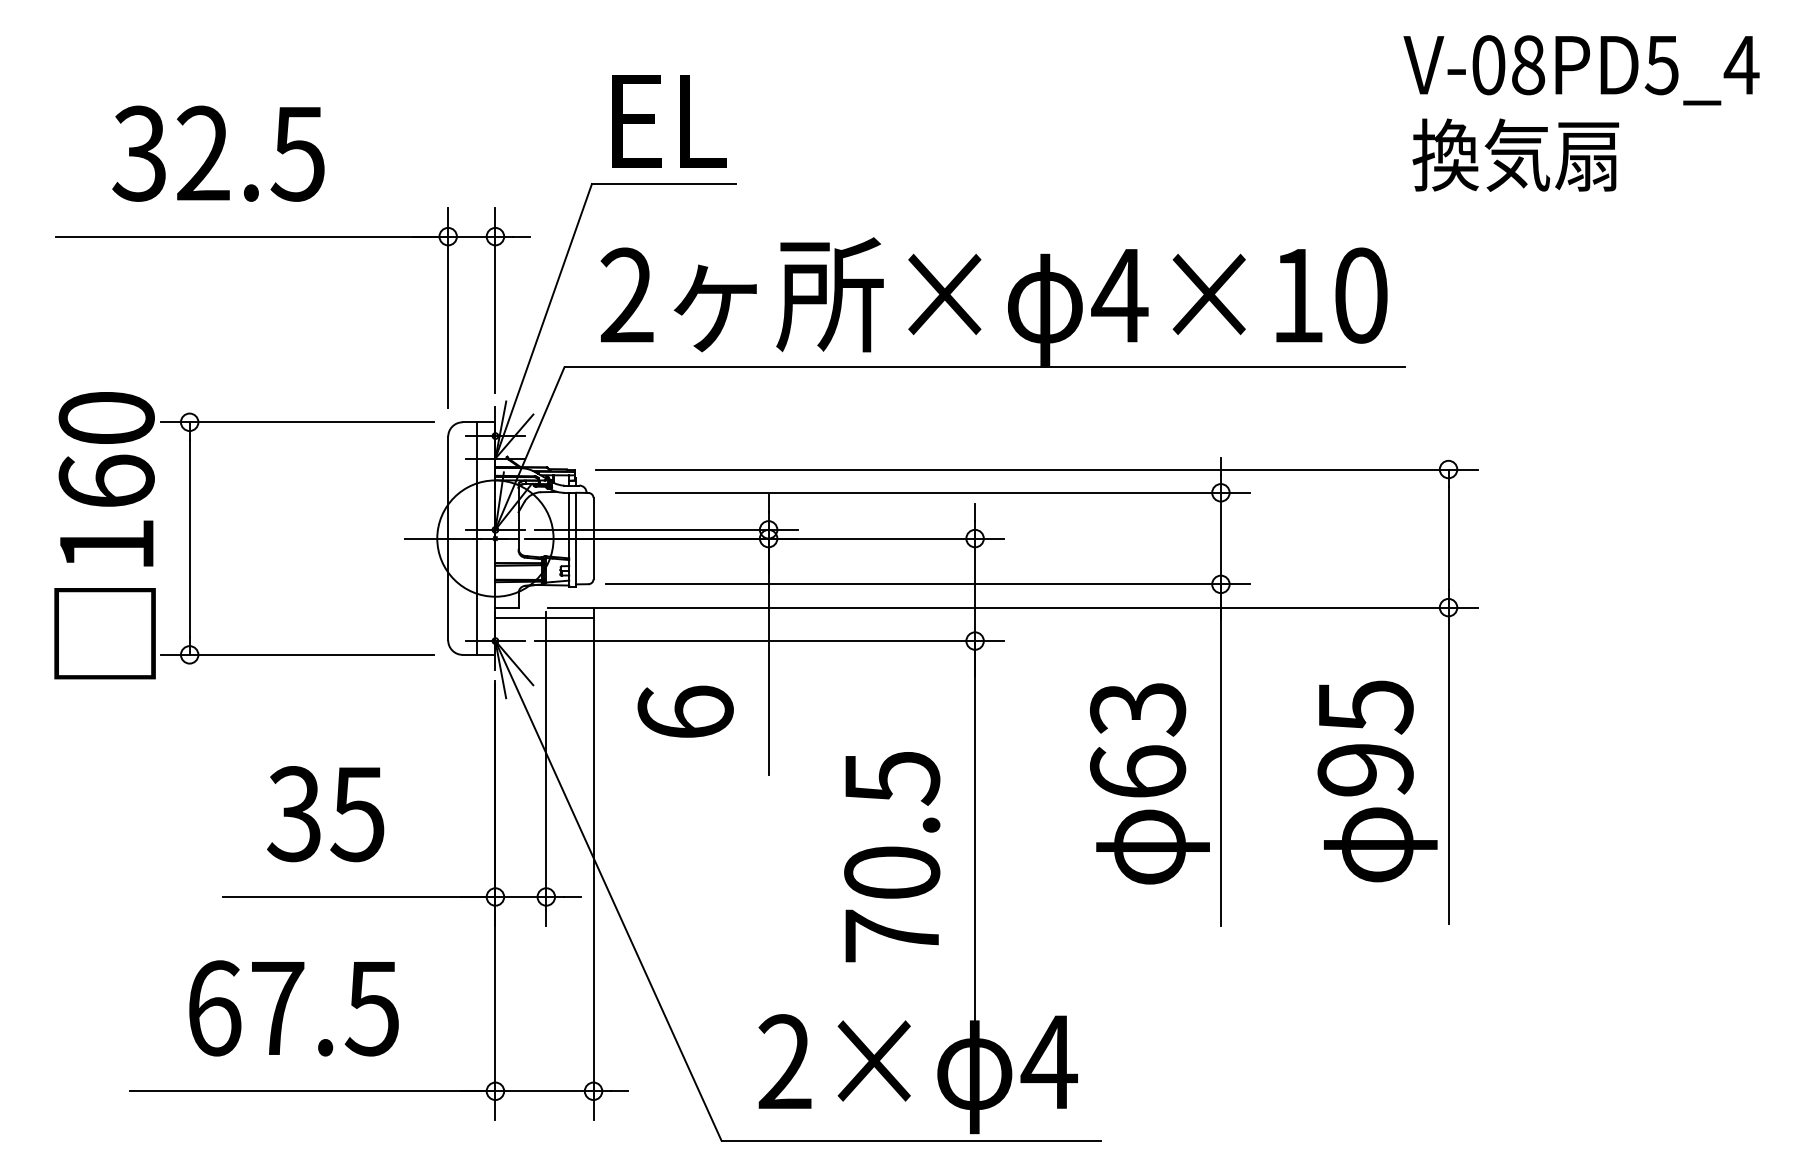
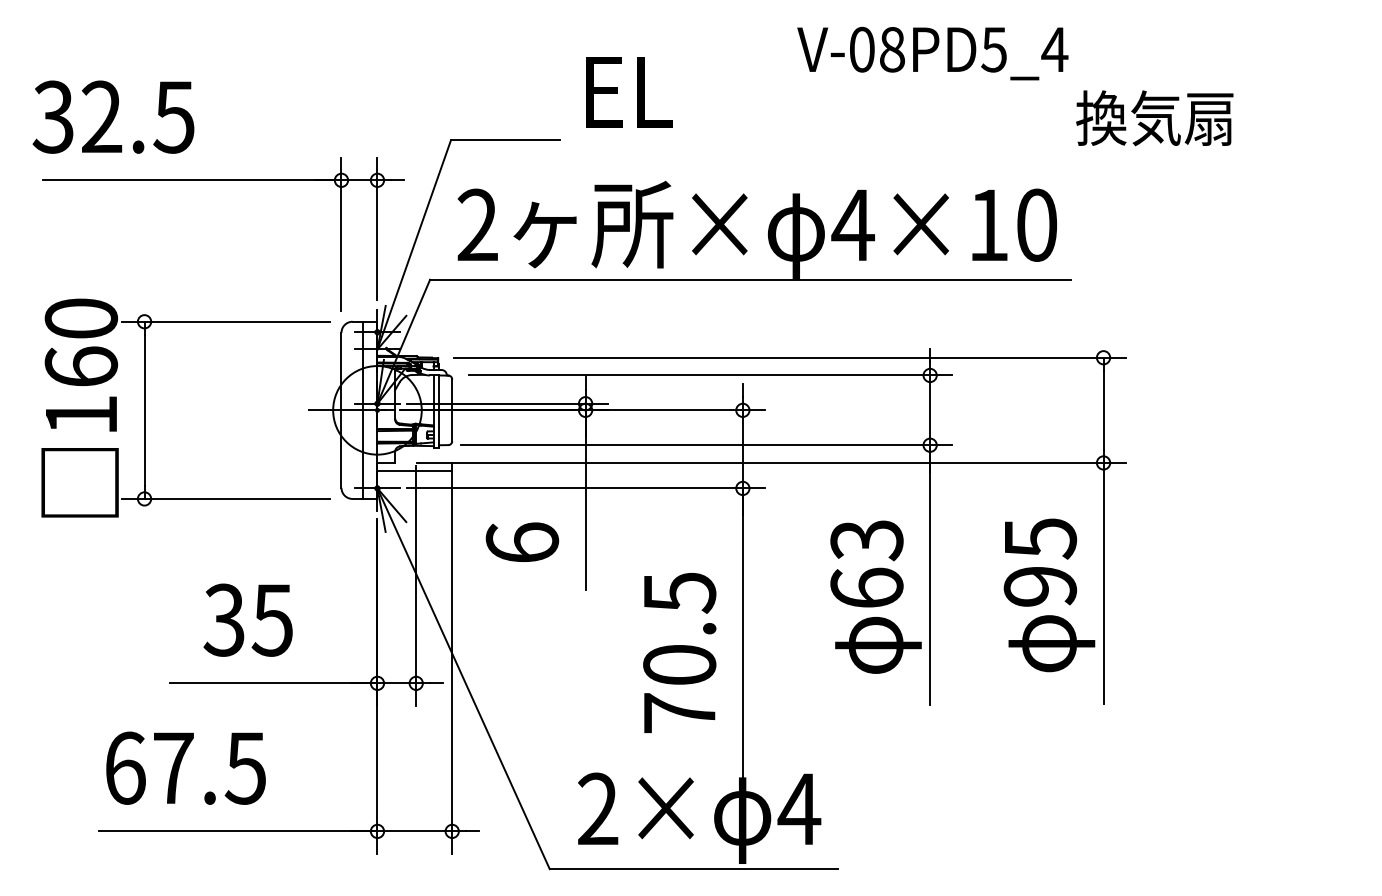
text: (1581, 70) -> (932, 53), moved
text: (670, 121) -> (629, 92), moved
text: (218, 152) -> (113, 116), moved
text: (293, 1007) -> (185, 767), moved

